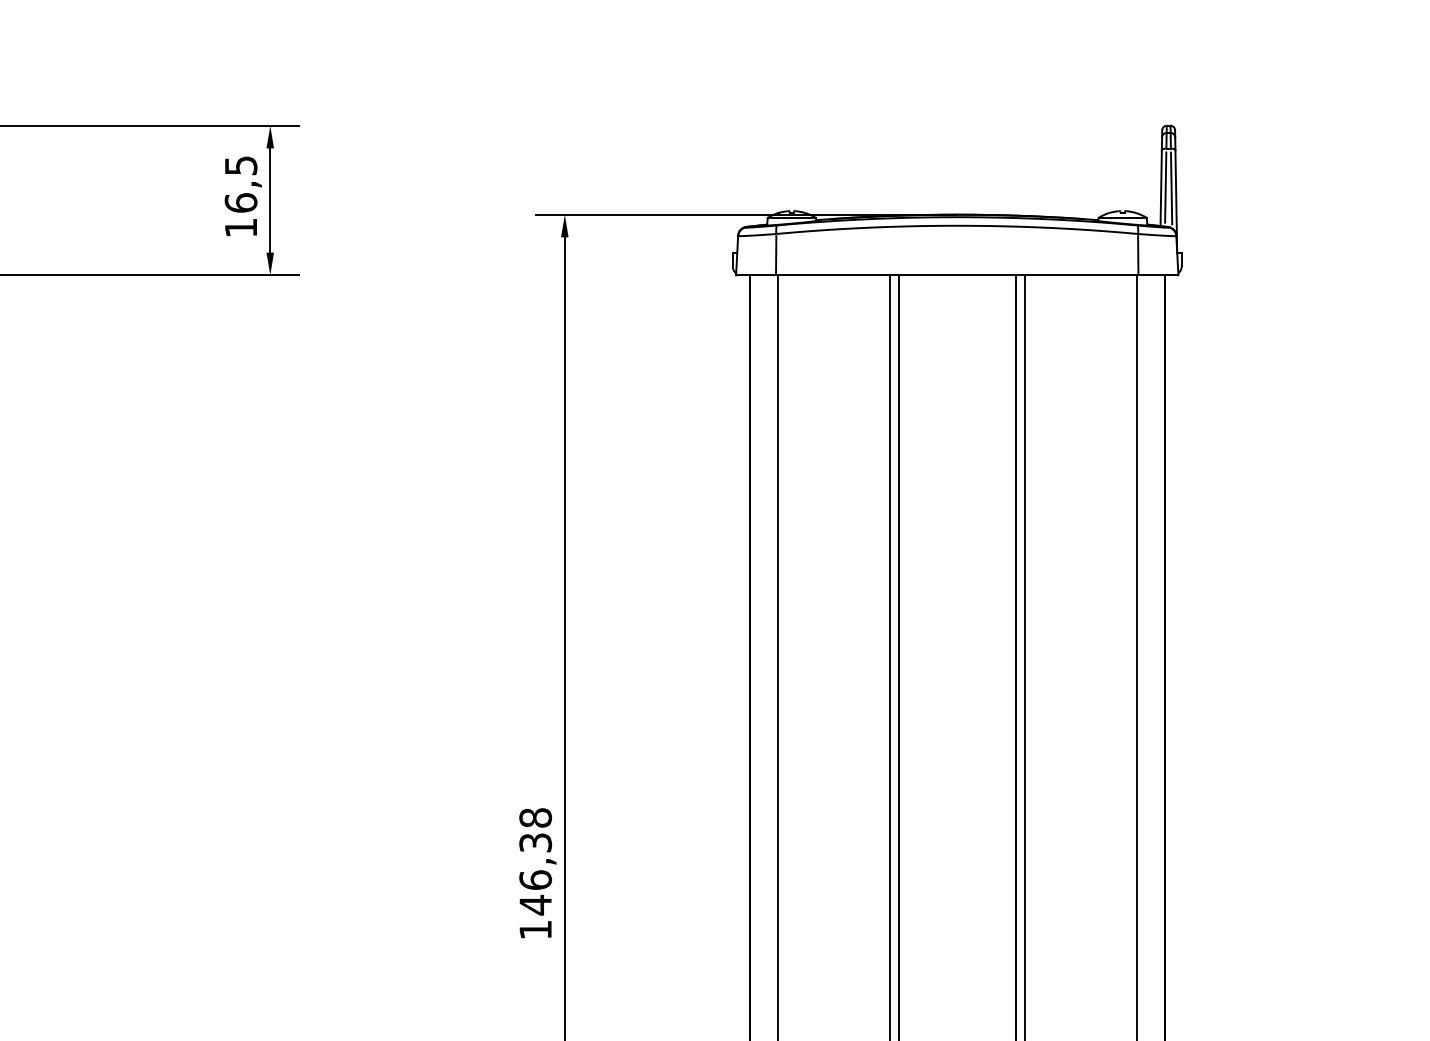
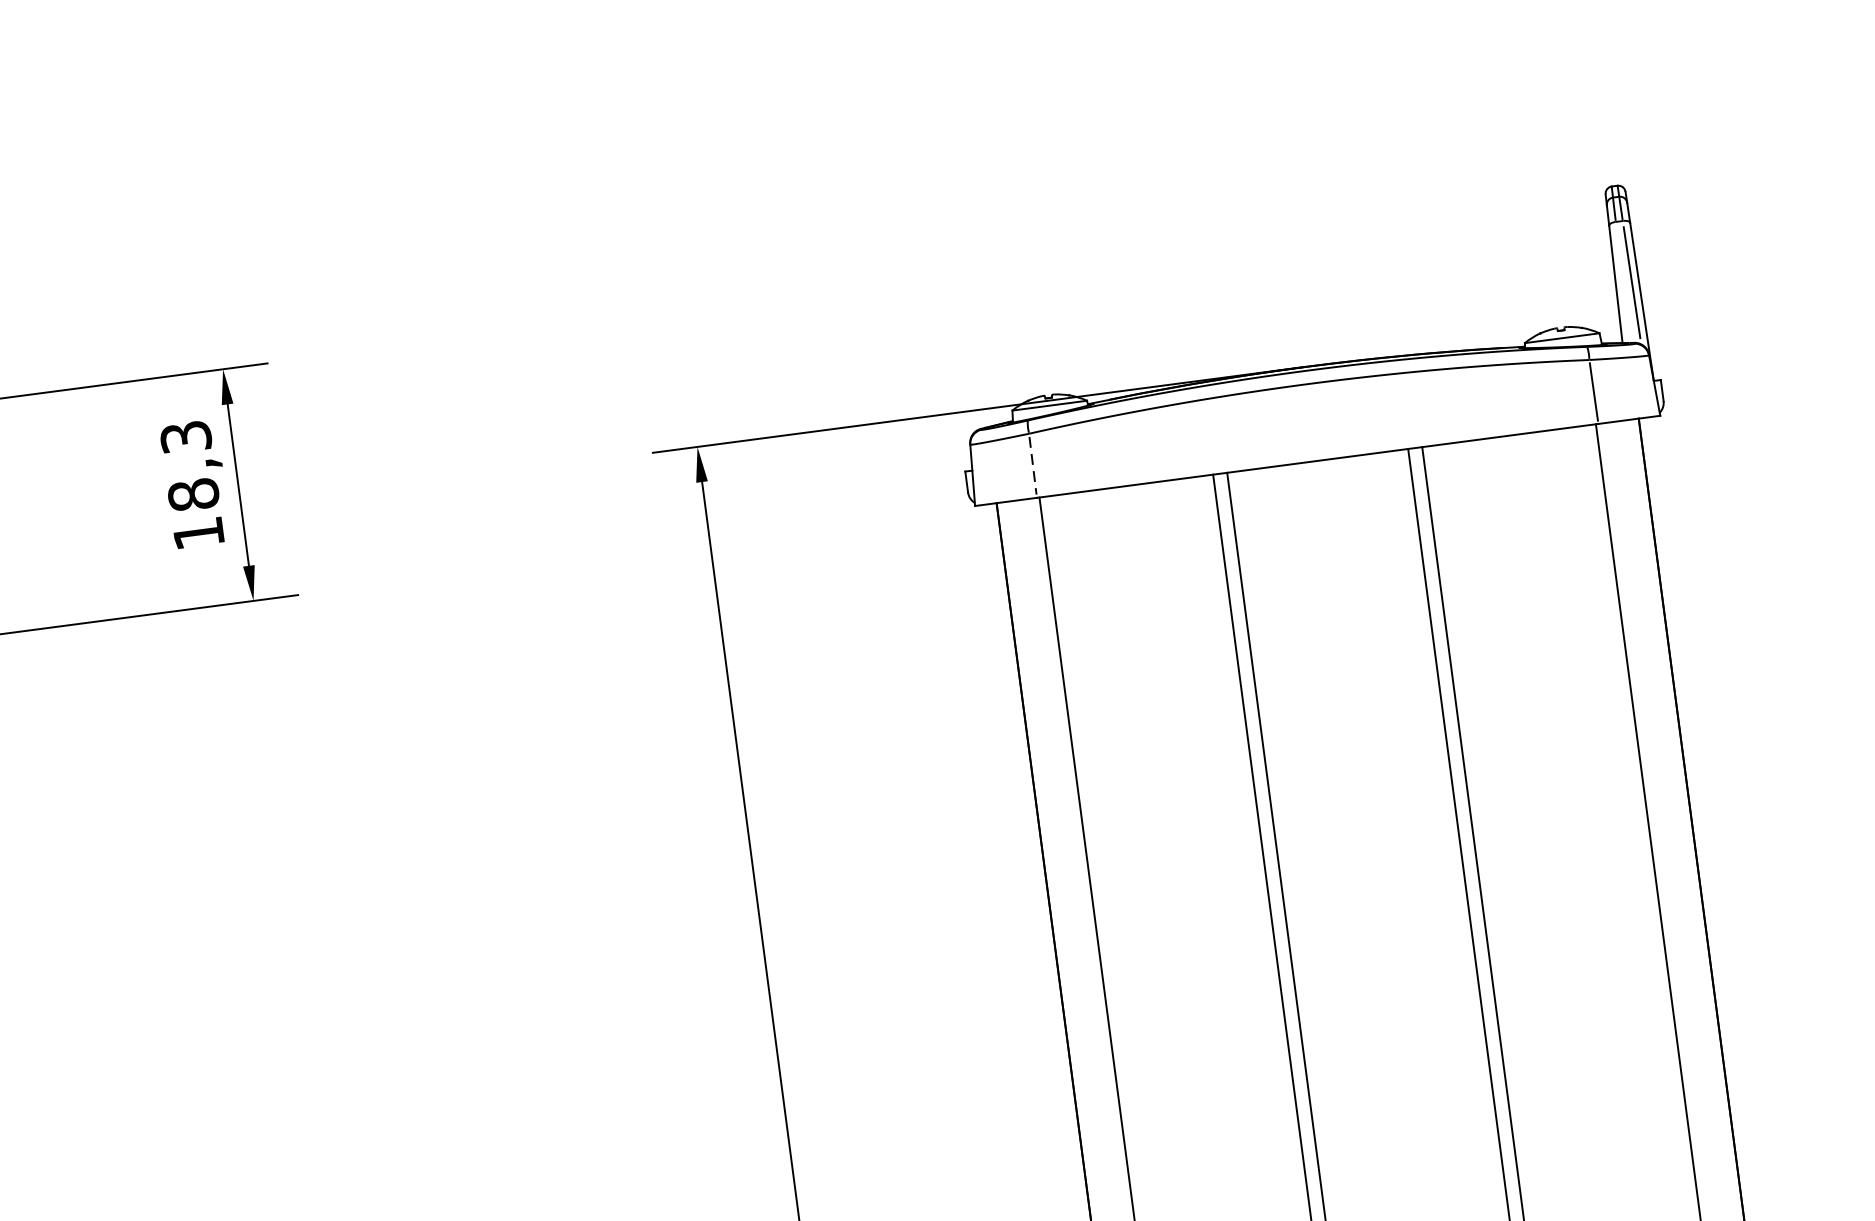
text: (240, 184) -> (188, 466), 16,5 -> 18,3
line: (1165, 187) -> (1622, 282), removed
line: (776, 254) -> (1033, 465), solid -> dashed

